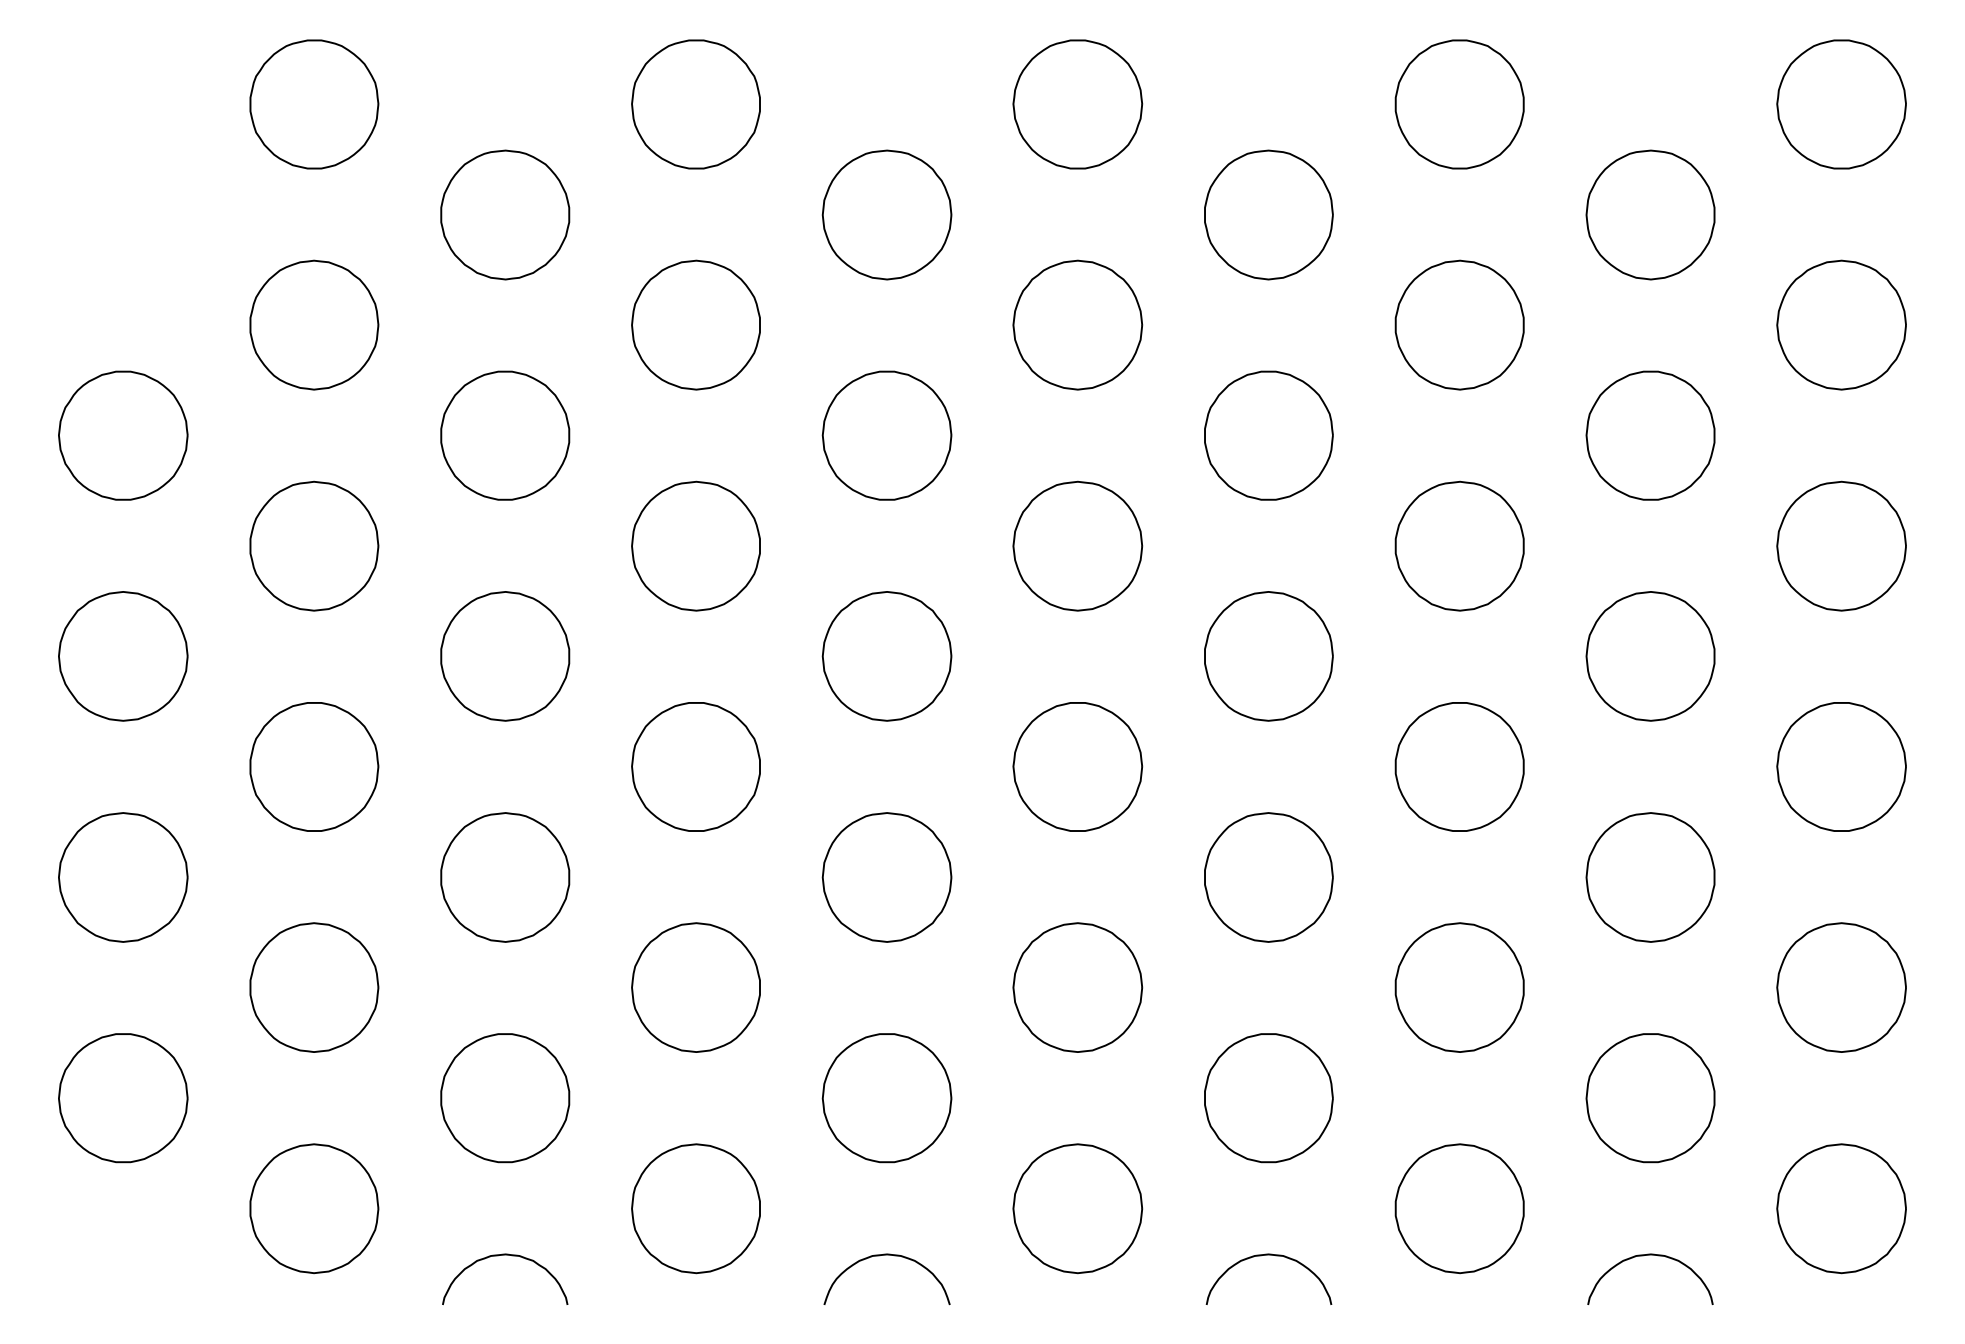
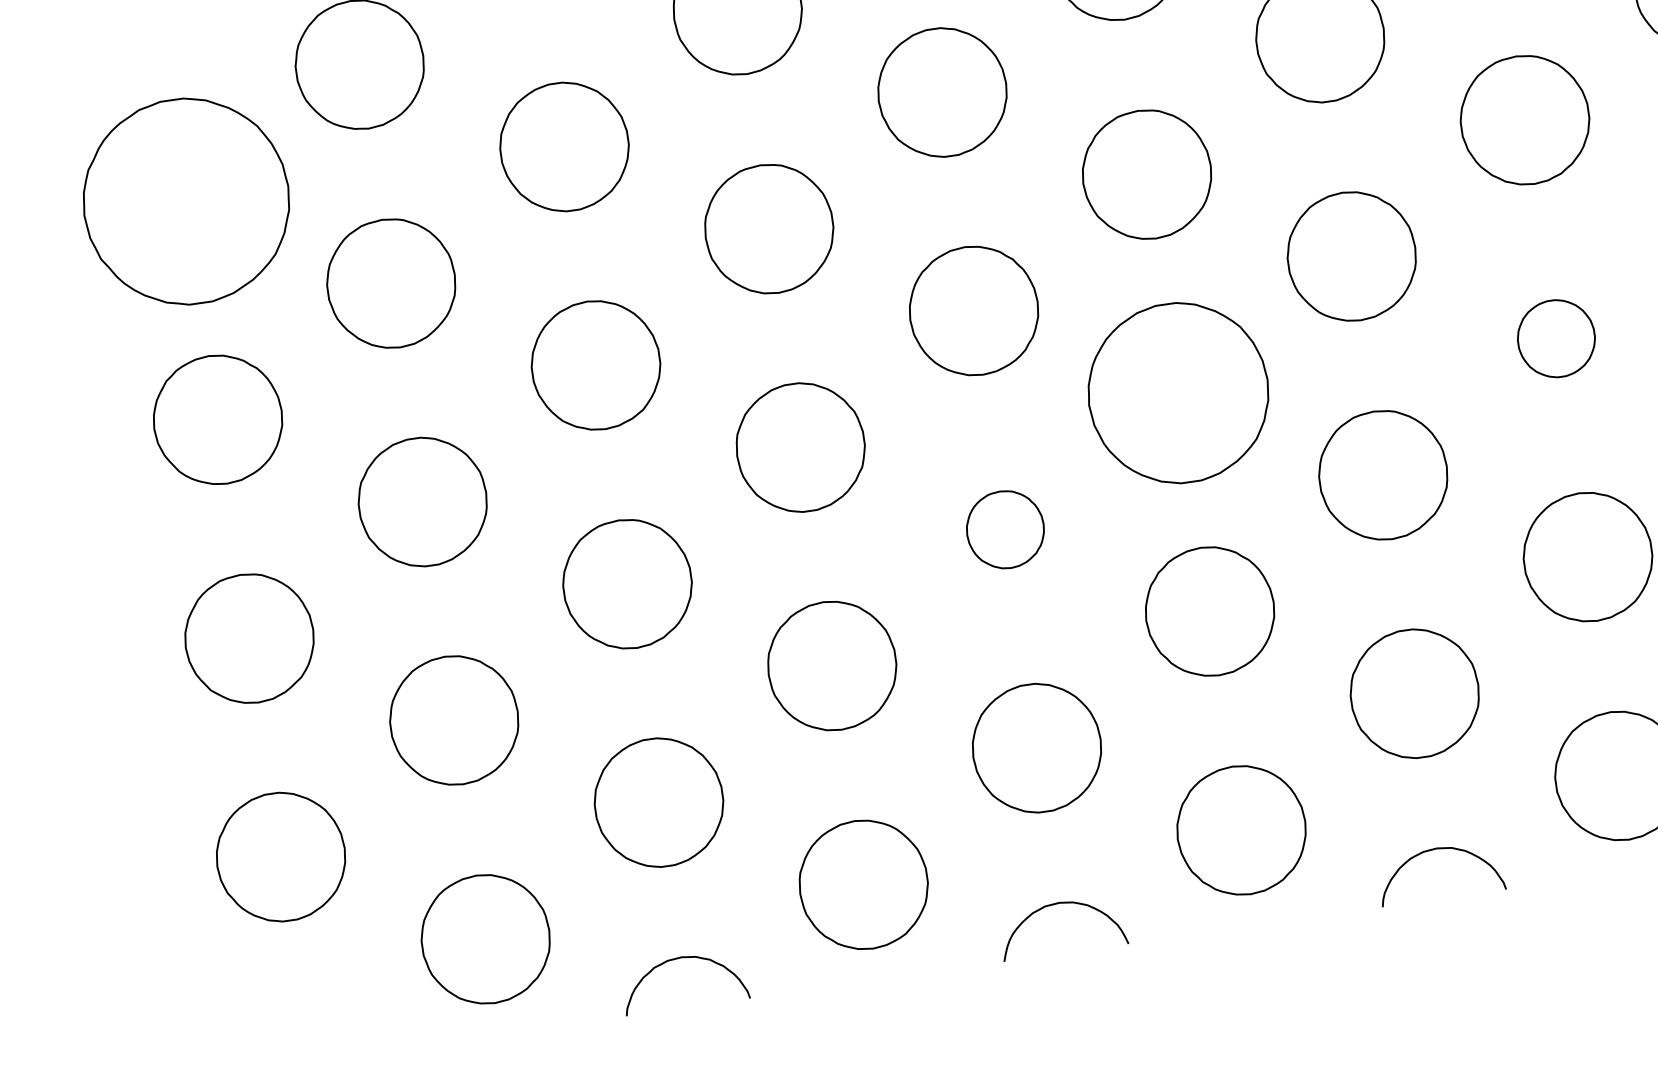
part: (123, 435) -> (186, 201), size x1.6
part: (1077, 766) -> (1178, 392), size x1.4
part: (1459, 766) -> (1556, 338), size x0.6
part: (886, 877) -> (1004, 529), size x0.6

